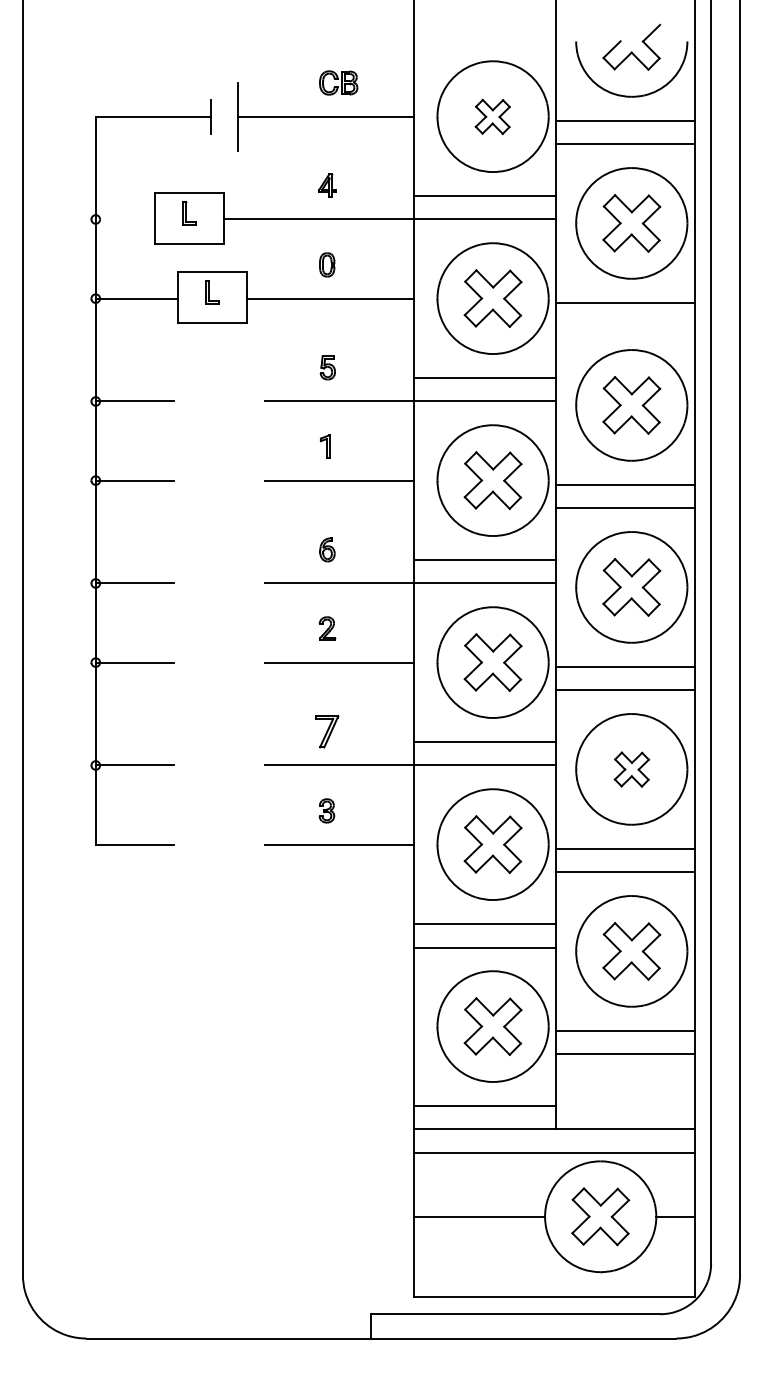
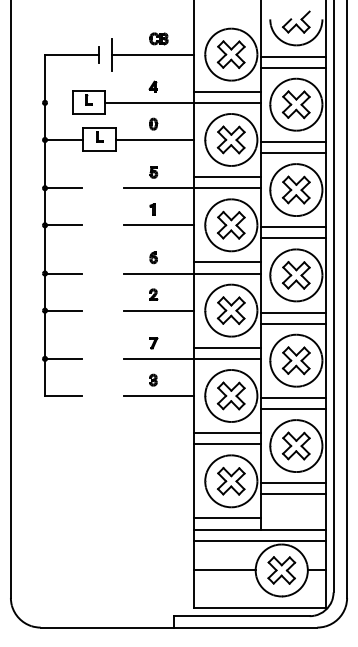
part: (491, 116) -> (230, 54), size x1.67
line: (625, 325) -> (293, 152), added
part: (327, 732) -> (153, 343), size x0.71
part: (632, 768) -> (296, 360), size x1.67

